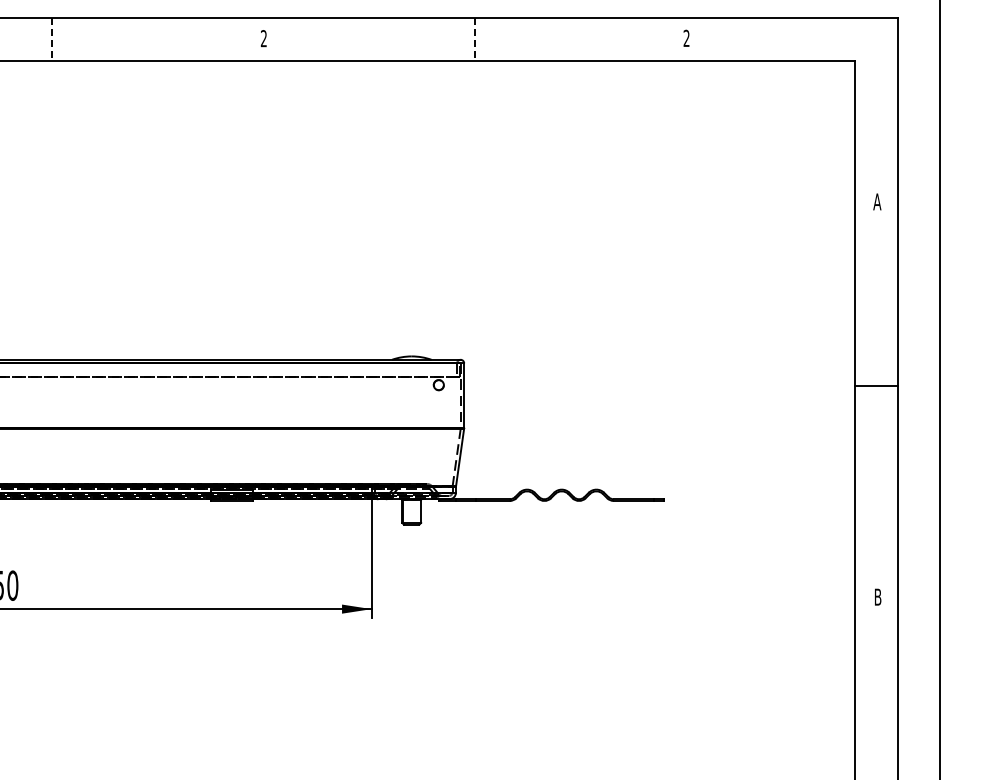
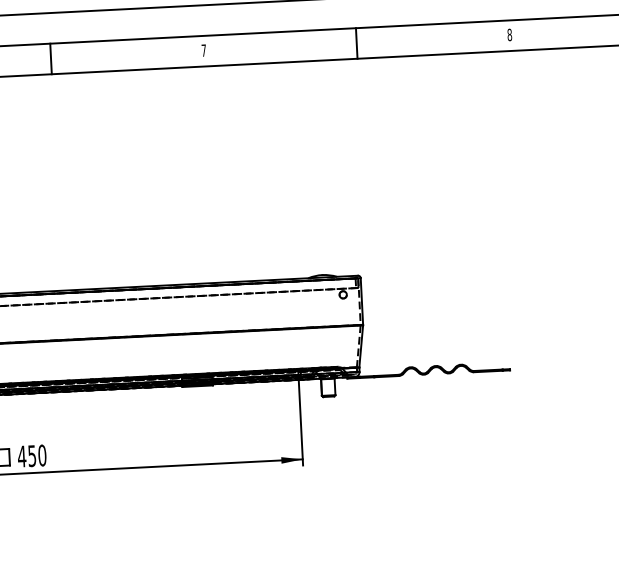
text: (263, 38) -> (203, 50), 2 -> 7
text: (686, 38) -> (509, 35), 2 -> 8
line: (52, 39) -> (51, 58), dashed -> solid
line: (475, 39) -> (357, 43), dashed -> solid

